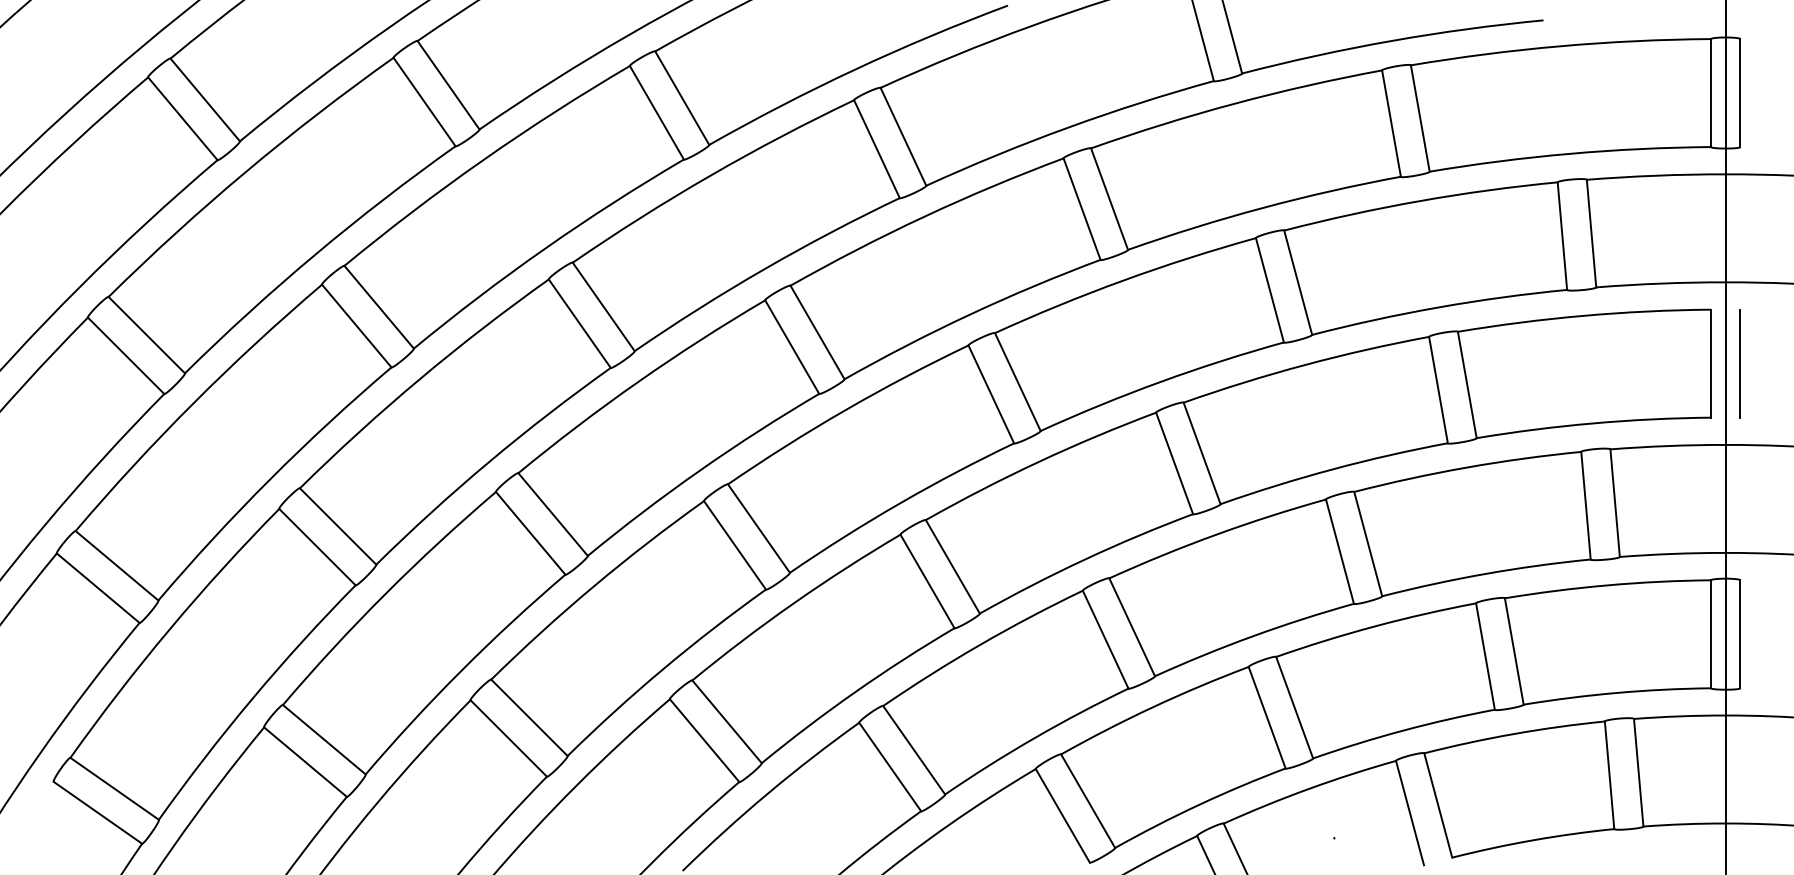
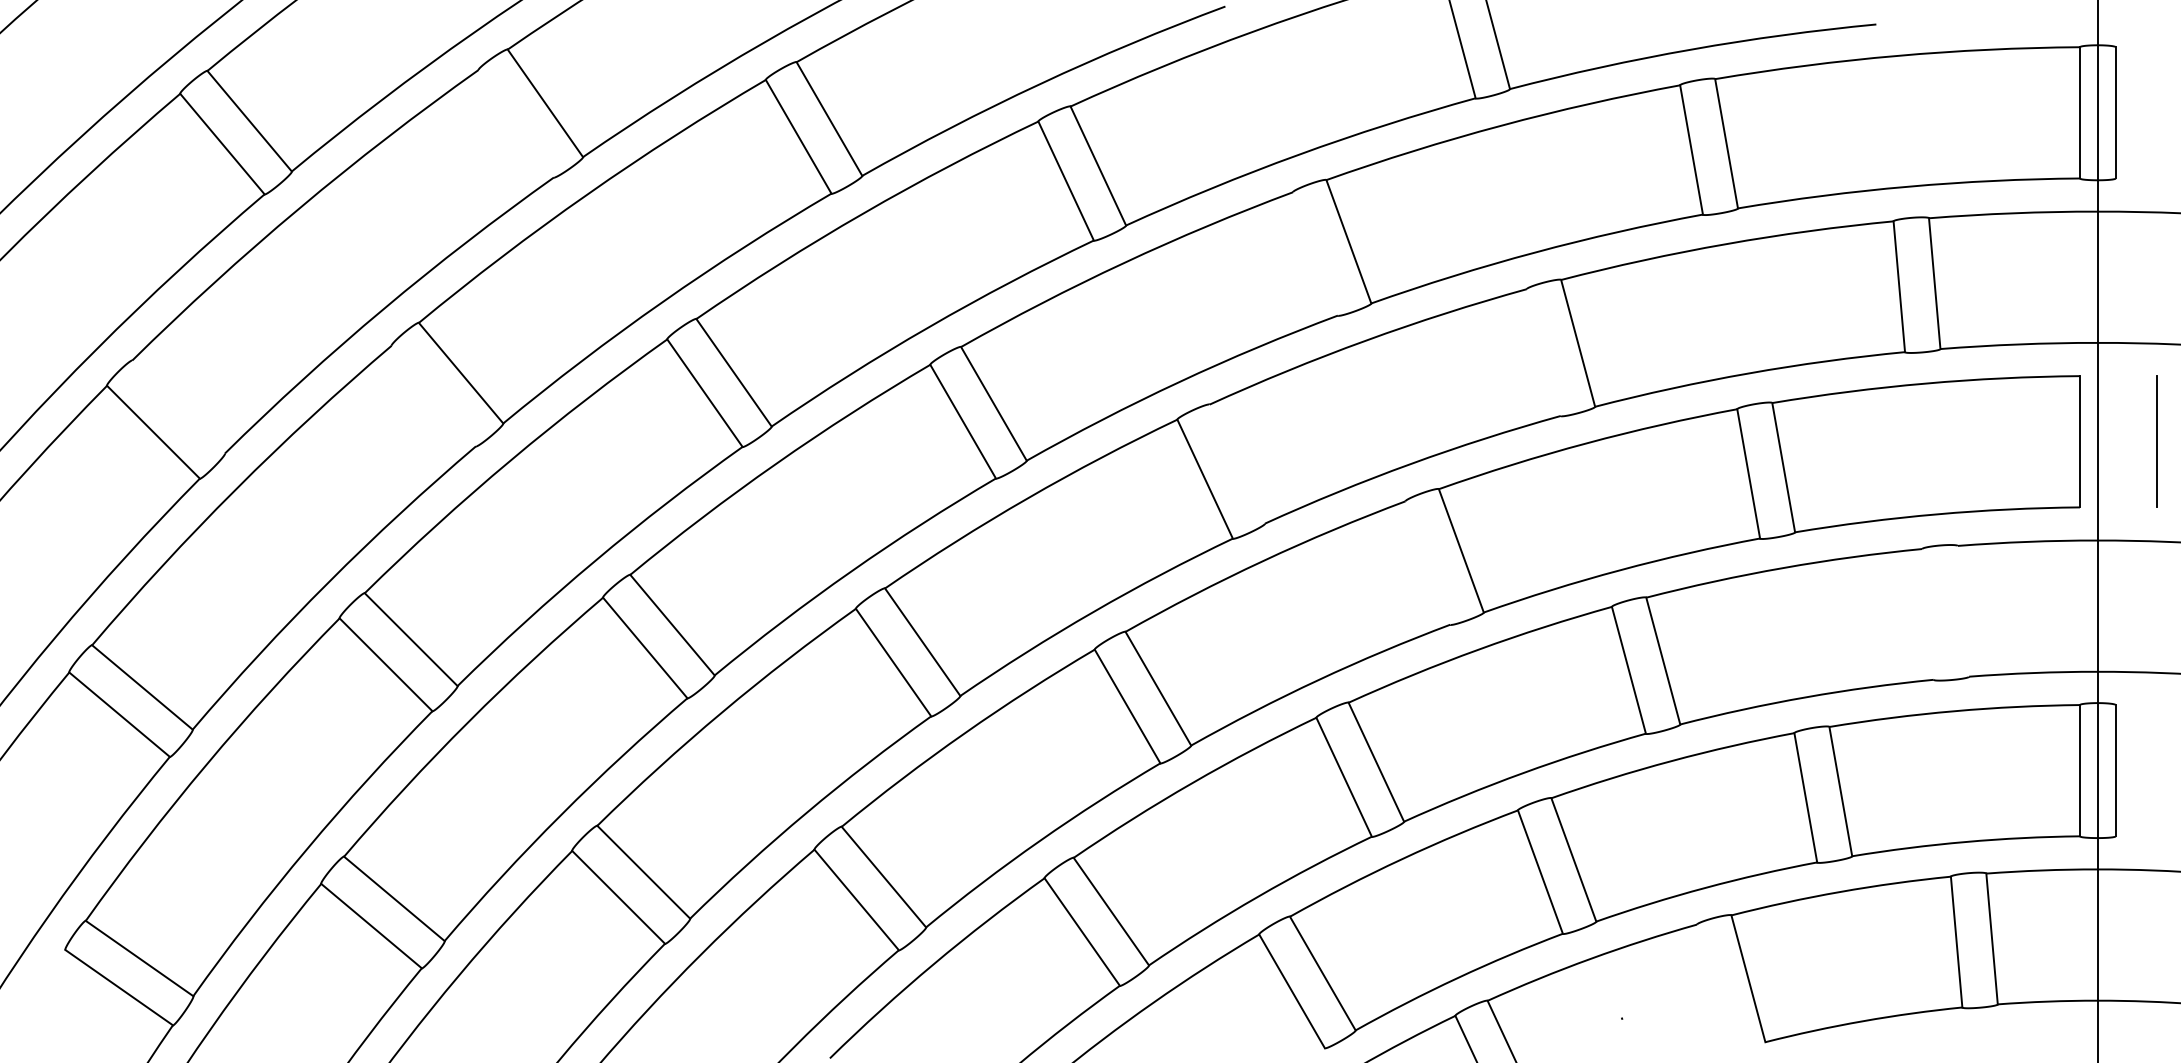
line: (423, 101) -> (515, 123), removed
line: (1082, 208) -> (1315, 253), removed
line: (1269, 290) -> (1543, 352), removed
line: (356, 325) -> (433, 395), removed
line: (146, 334) -> (178, 406), removed
line: (1740, 363) -> (2156, 441), moved
line: (1017, 381) -> (1237, 463), removed
line: (1174, 463) -> (1427, 562), removed
line: (1615, 502) -> (1963, 610), removed
line: (1585, 505) -> (1927, 614), removed
line: (1410, 812) -> (1714, 987), removed

